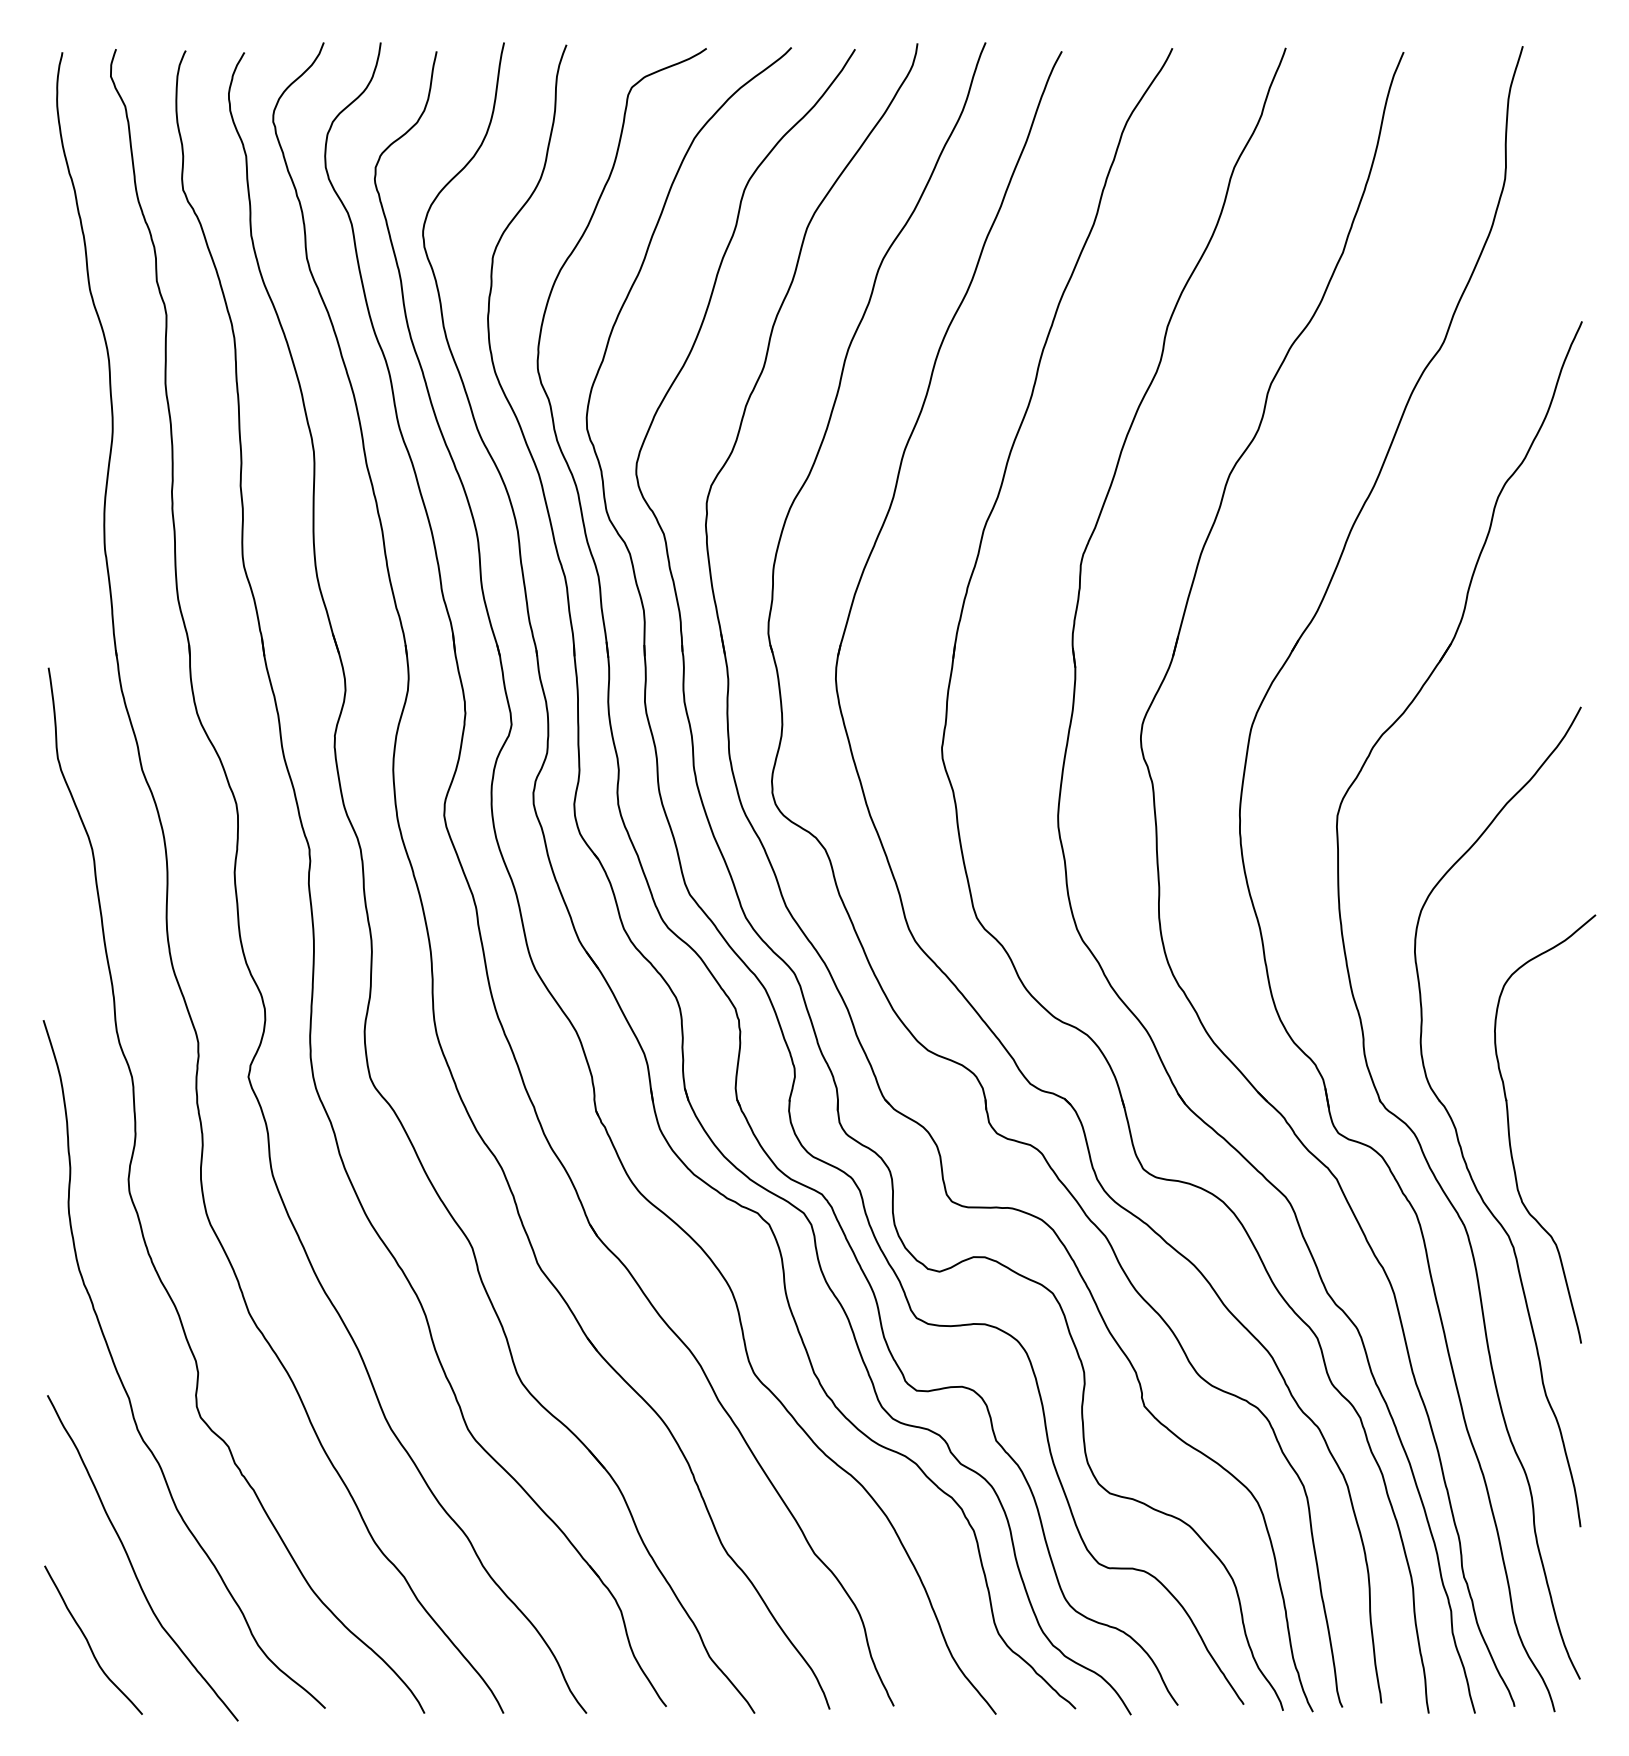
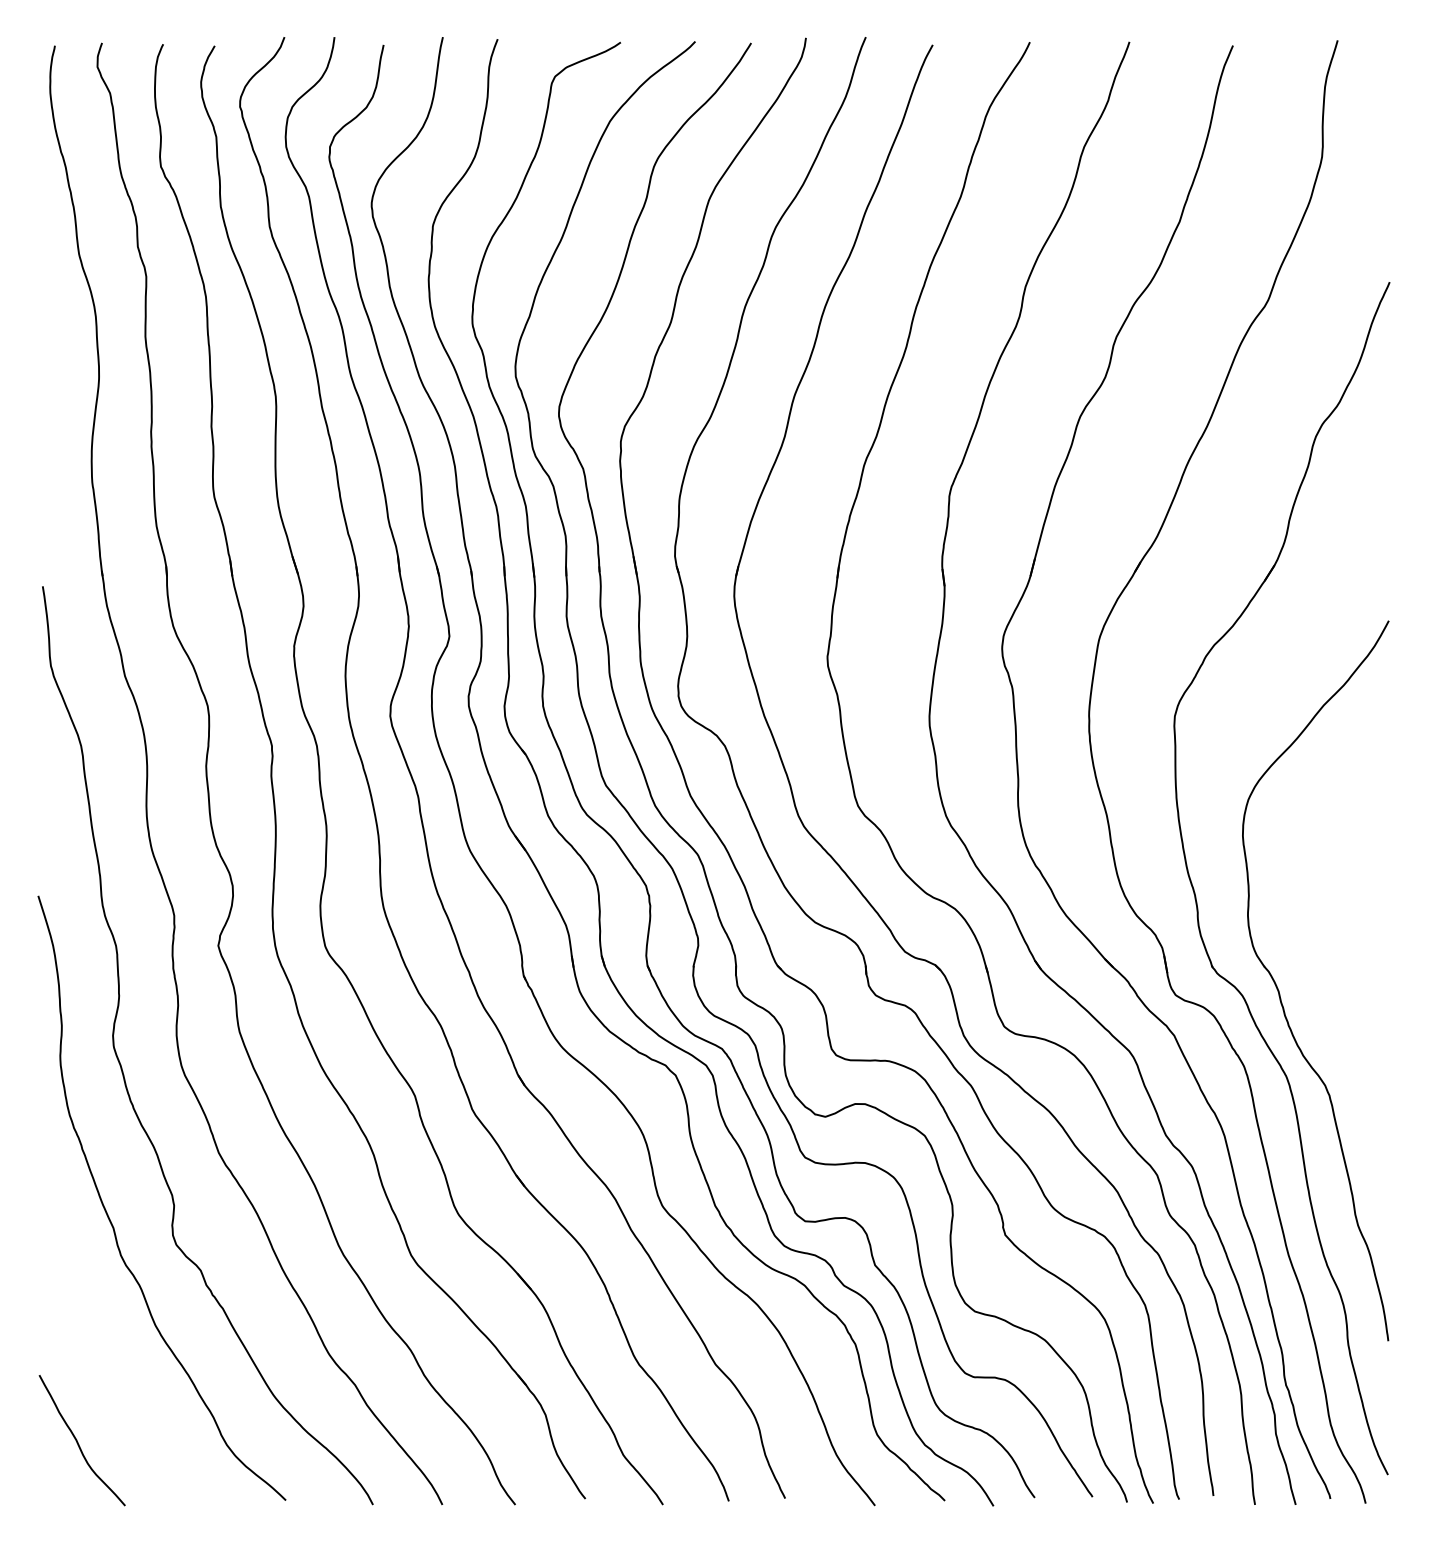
part: (1510, 1129) -> (1326, 991), removed
curve: (132, 1563) -> (116, 1373), removed

